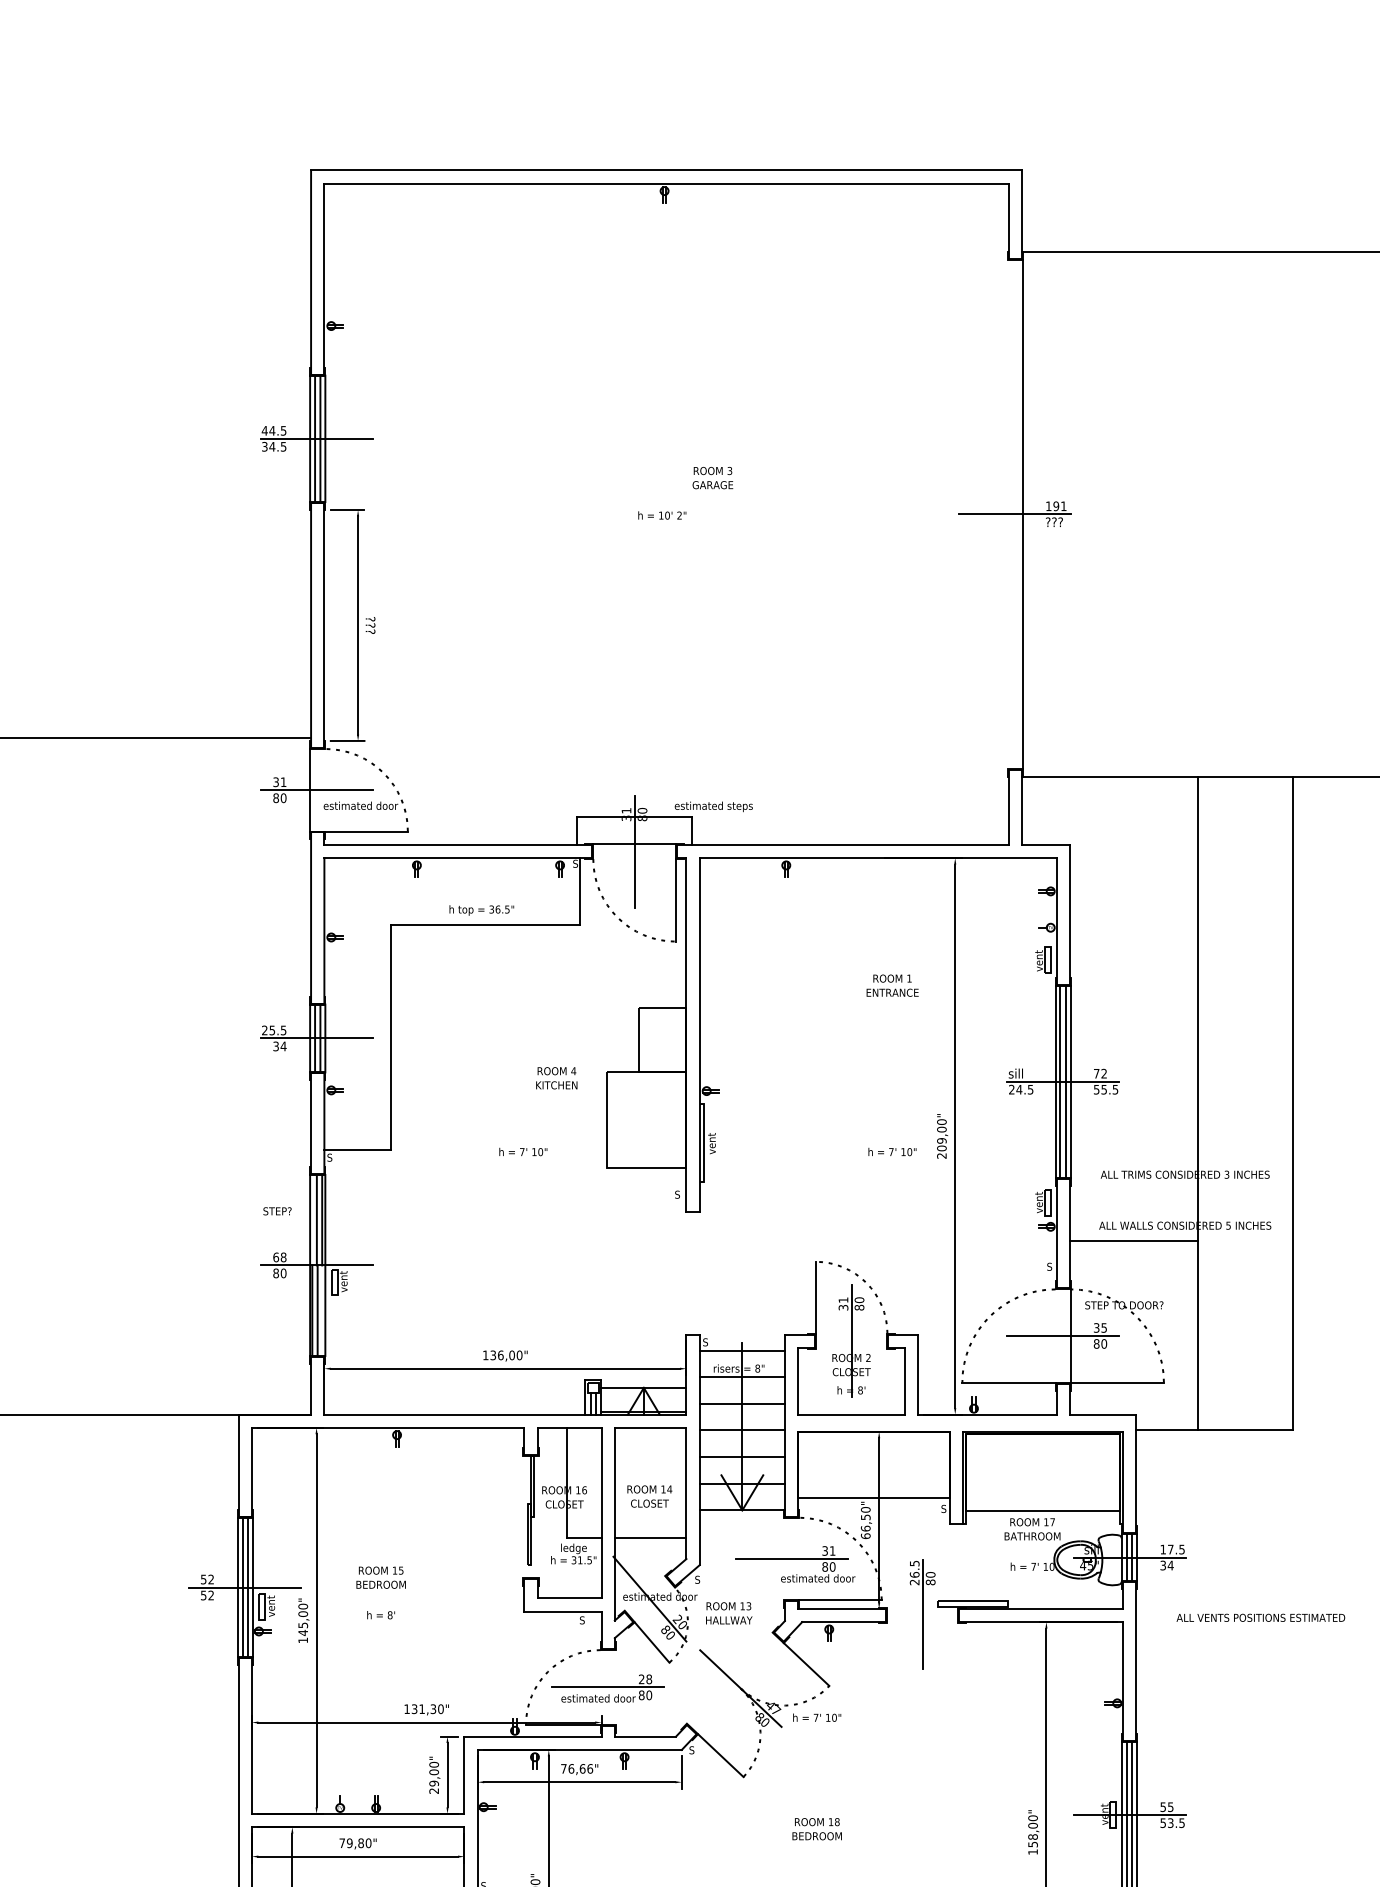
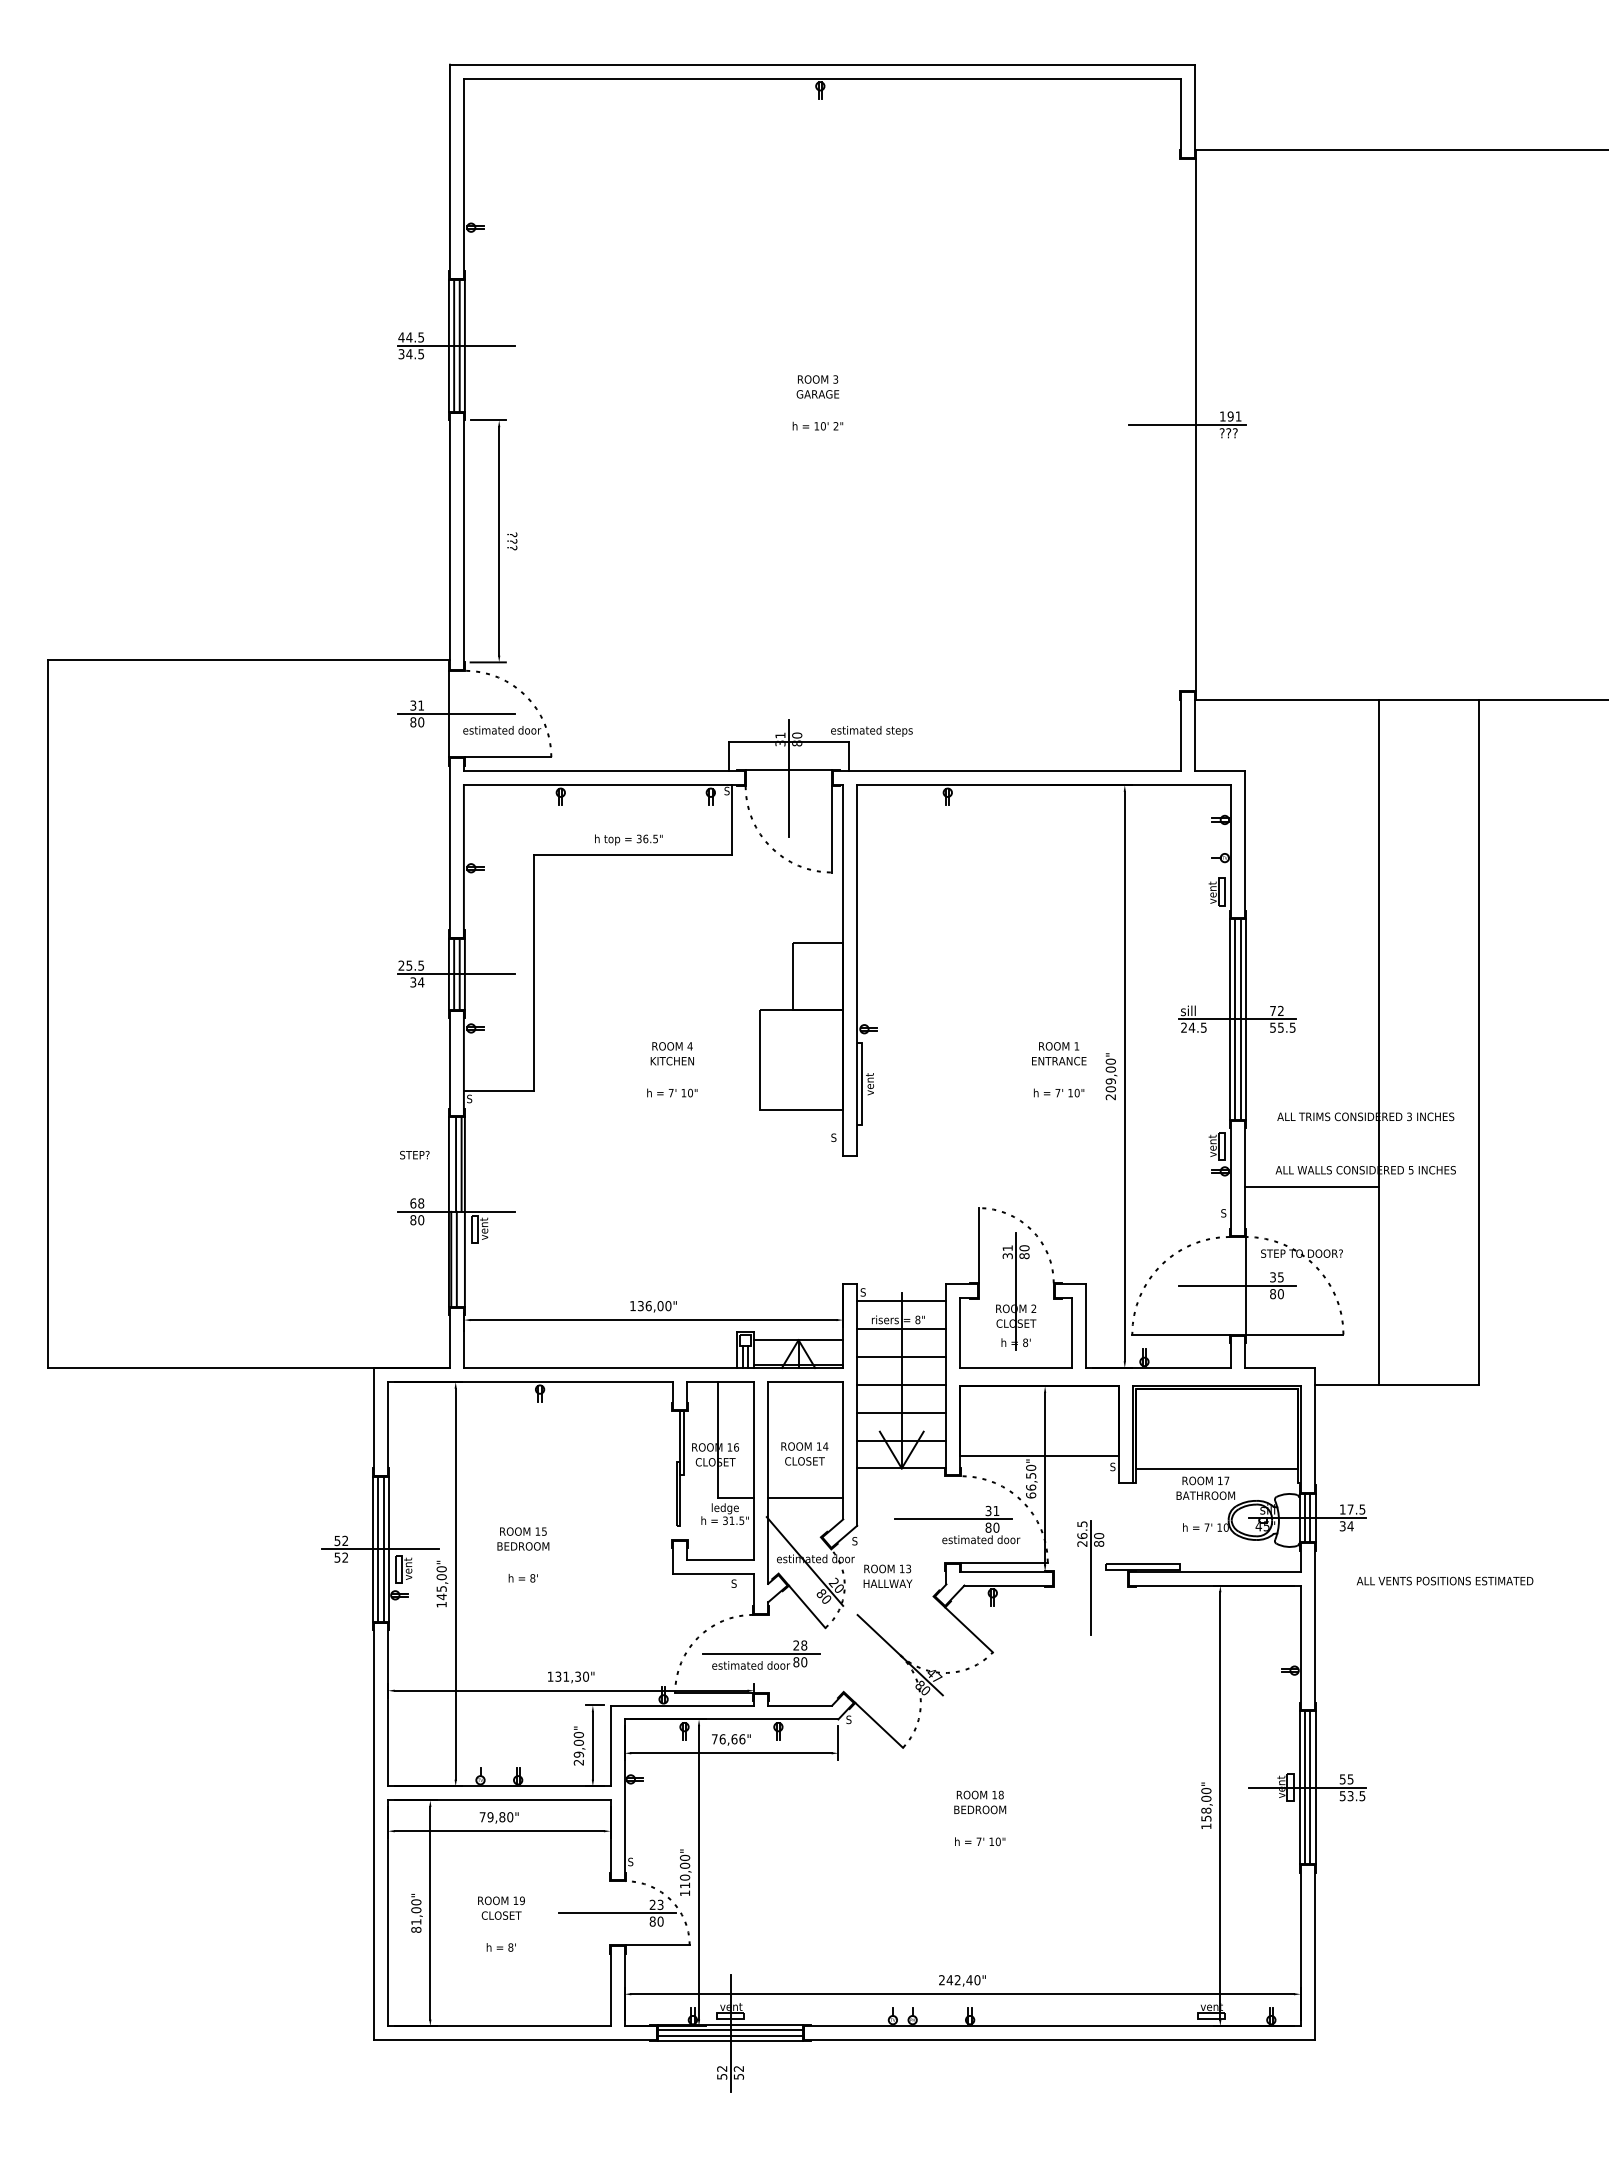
text: (712, 477) -> (817, 386), moved
text: (892, 985) -> (1059, 1053), moved
text: (555, 1078) -> (671, 1053), moved
text: (817, 1717) -> (980, 1841), moved

